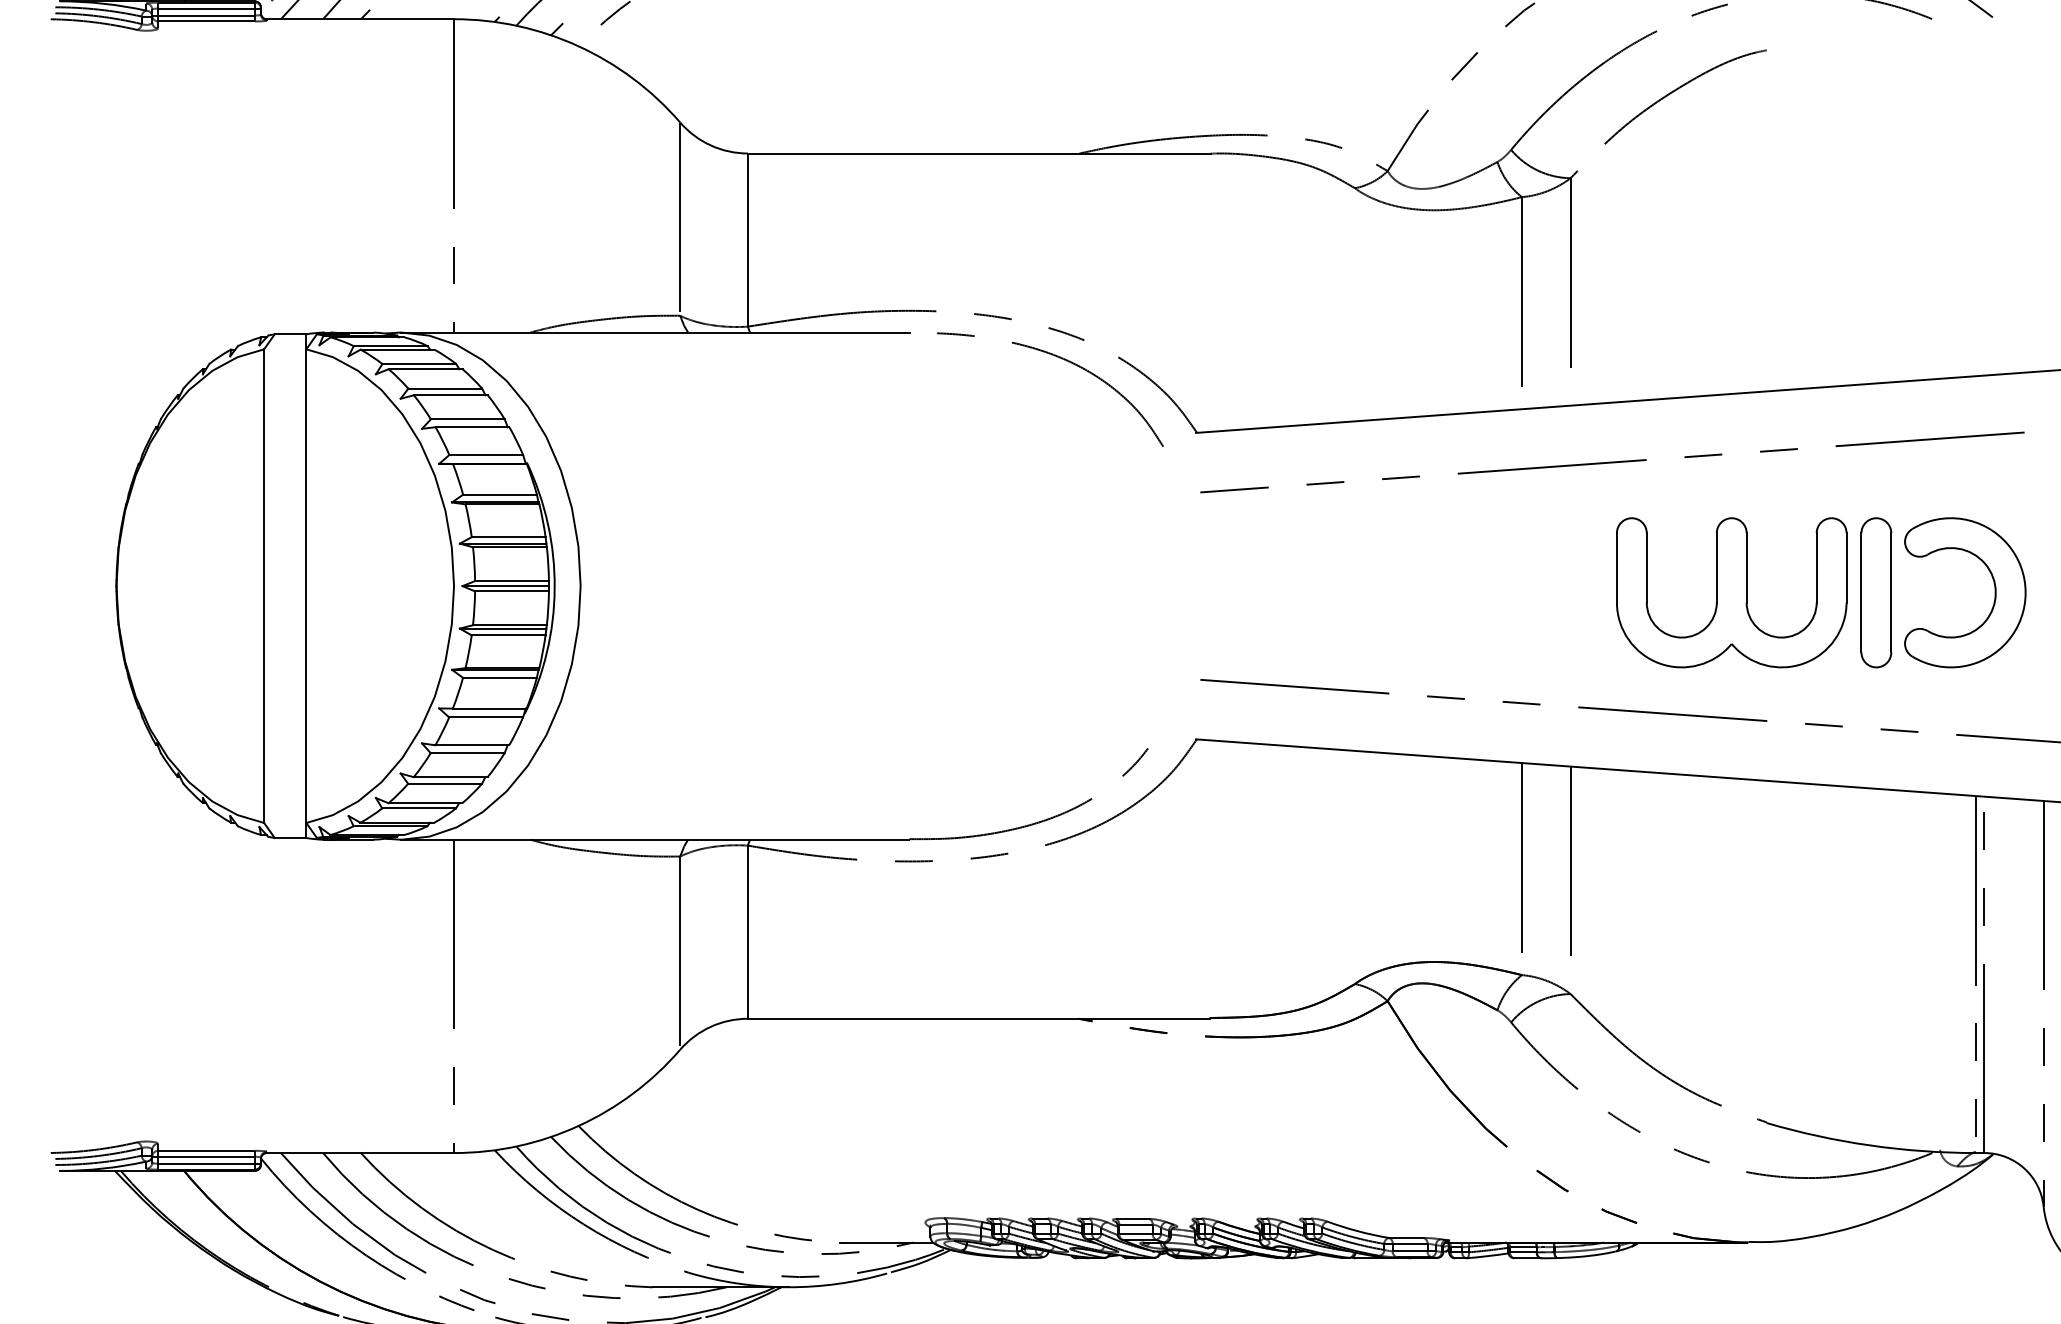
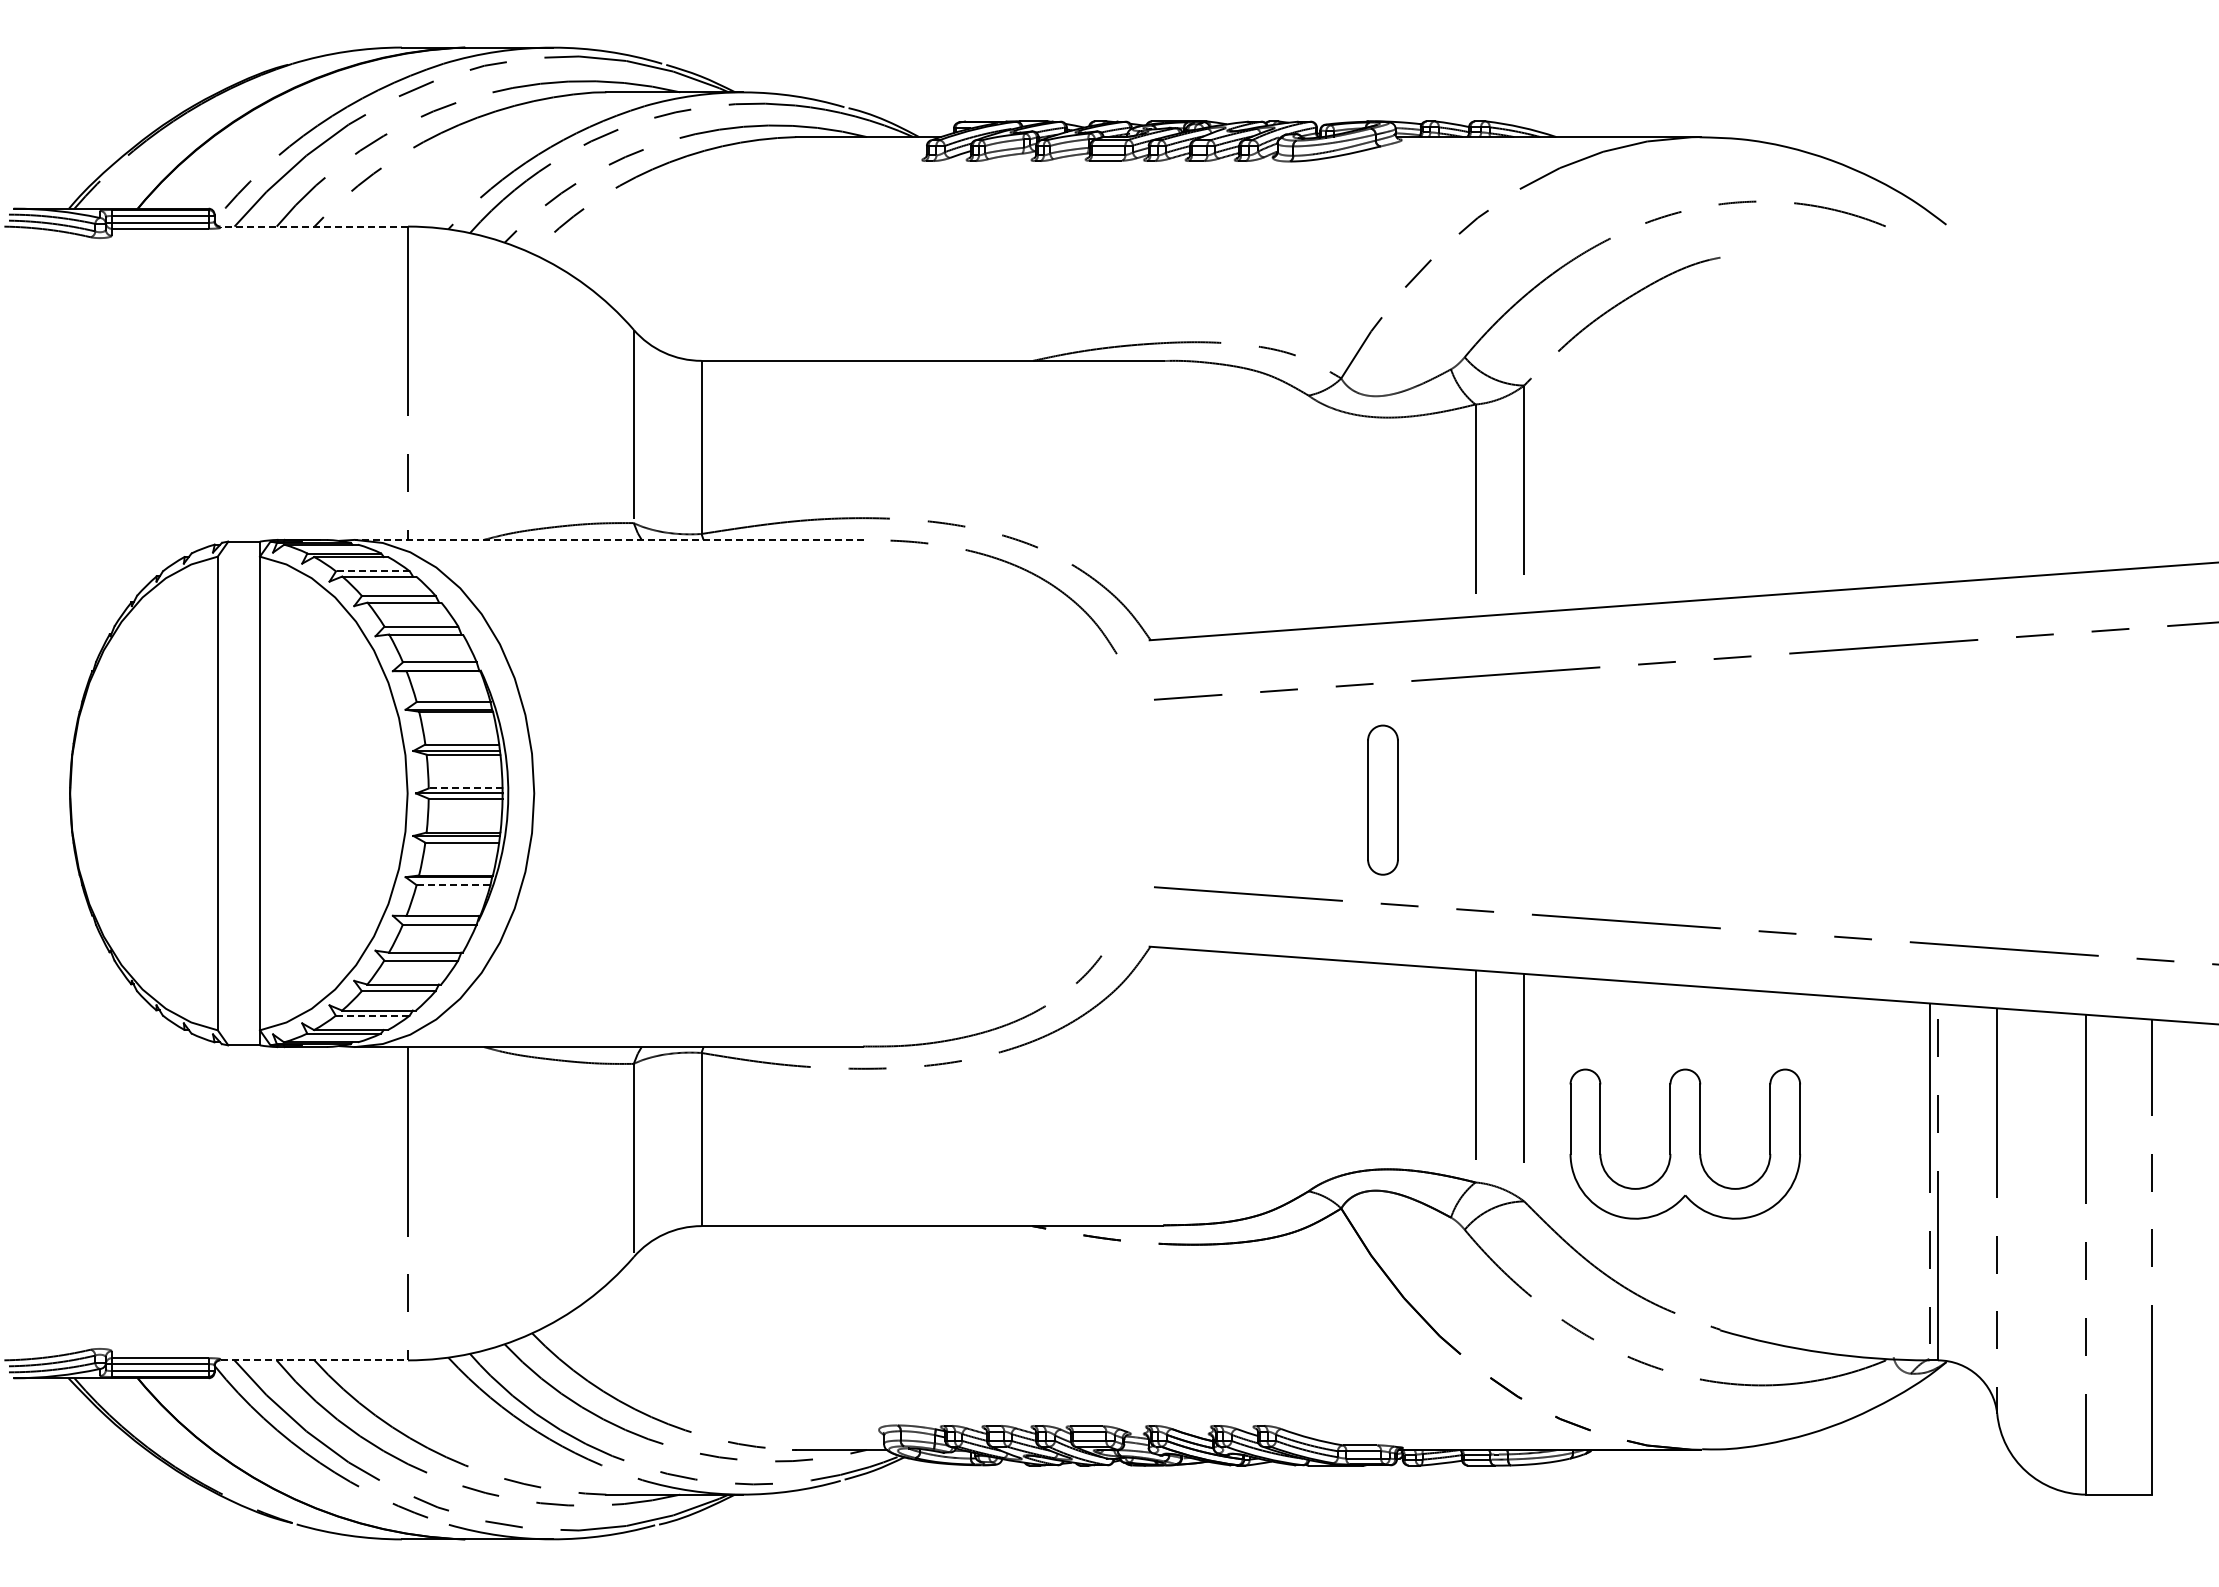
line: (360, 19) -> (314, 226), solid -> dashed
line: (654, 332) -> (608, 539), solid -> dashed
line: (418, 364) -> (372, 571), solid -> dashed
line: (511, 581) -> (465, 788), solid -> dashed
part: (1993, 586) -> (1947, 793), removed
part: (1731, 592) -> (1685, 1143), moved
part: (1875, 592) -> (1382, 799), moved
line: (499, 678) -> (453, 885), solid -> dashed
line: (418, 808) -> (372, 1015), solid -> dashed
line: (360, 1153) -> (314, 1360), solid -> dashed

